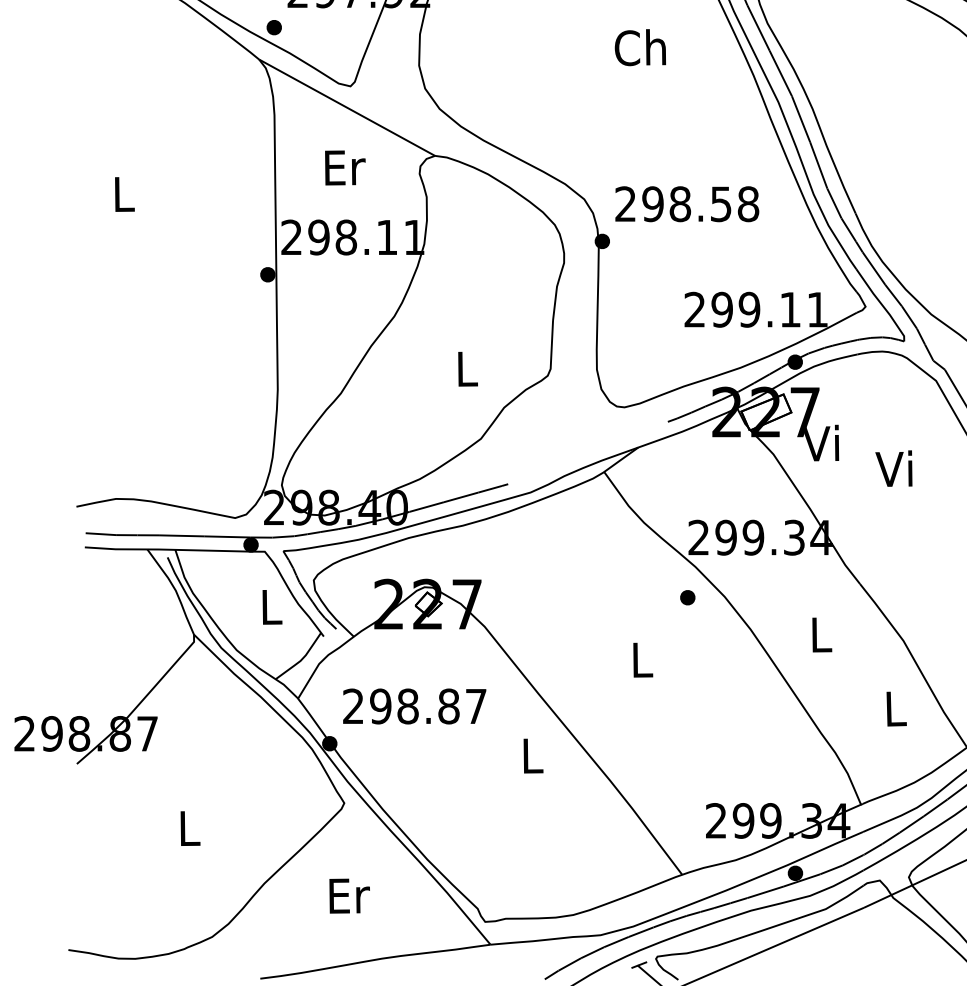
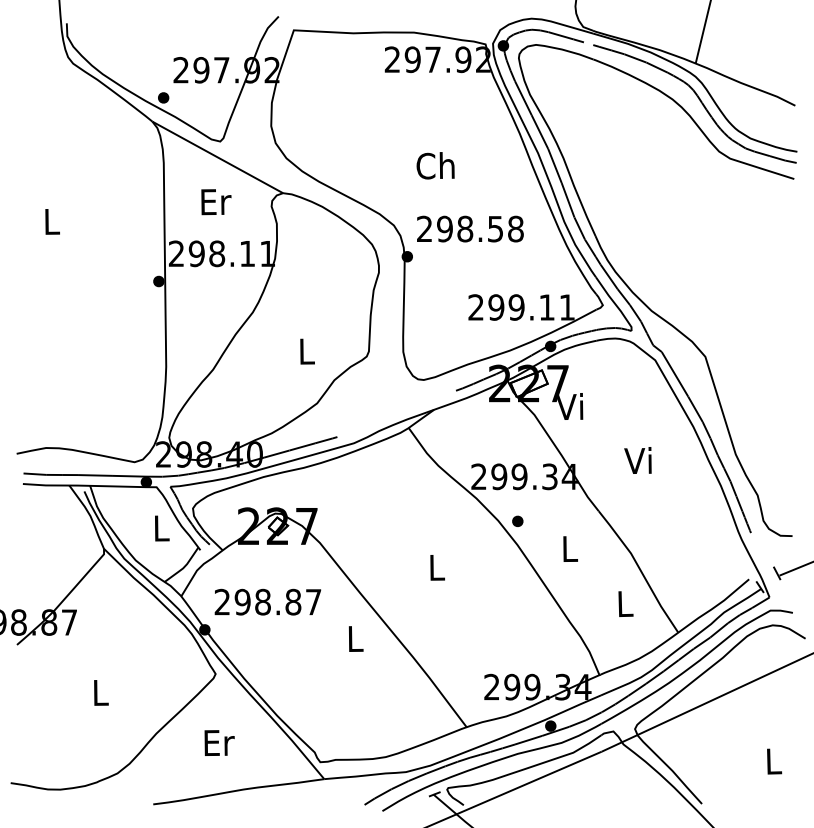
text: (640, 47) -> (435, 165), moved
text: (893, 468) -> (637, 460), moved
part: (687, 596) -> (517, 520), moved

